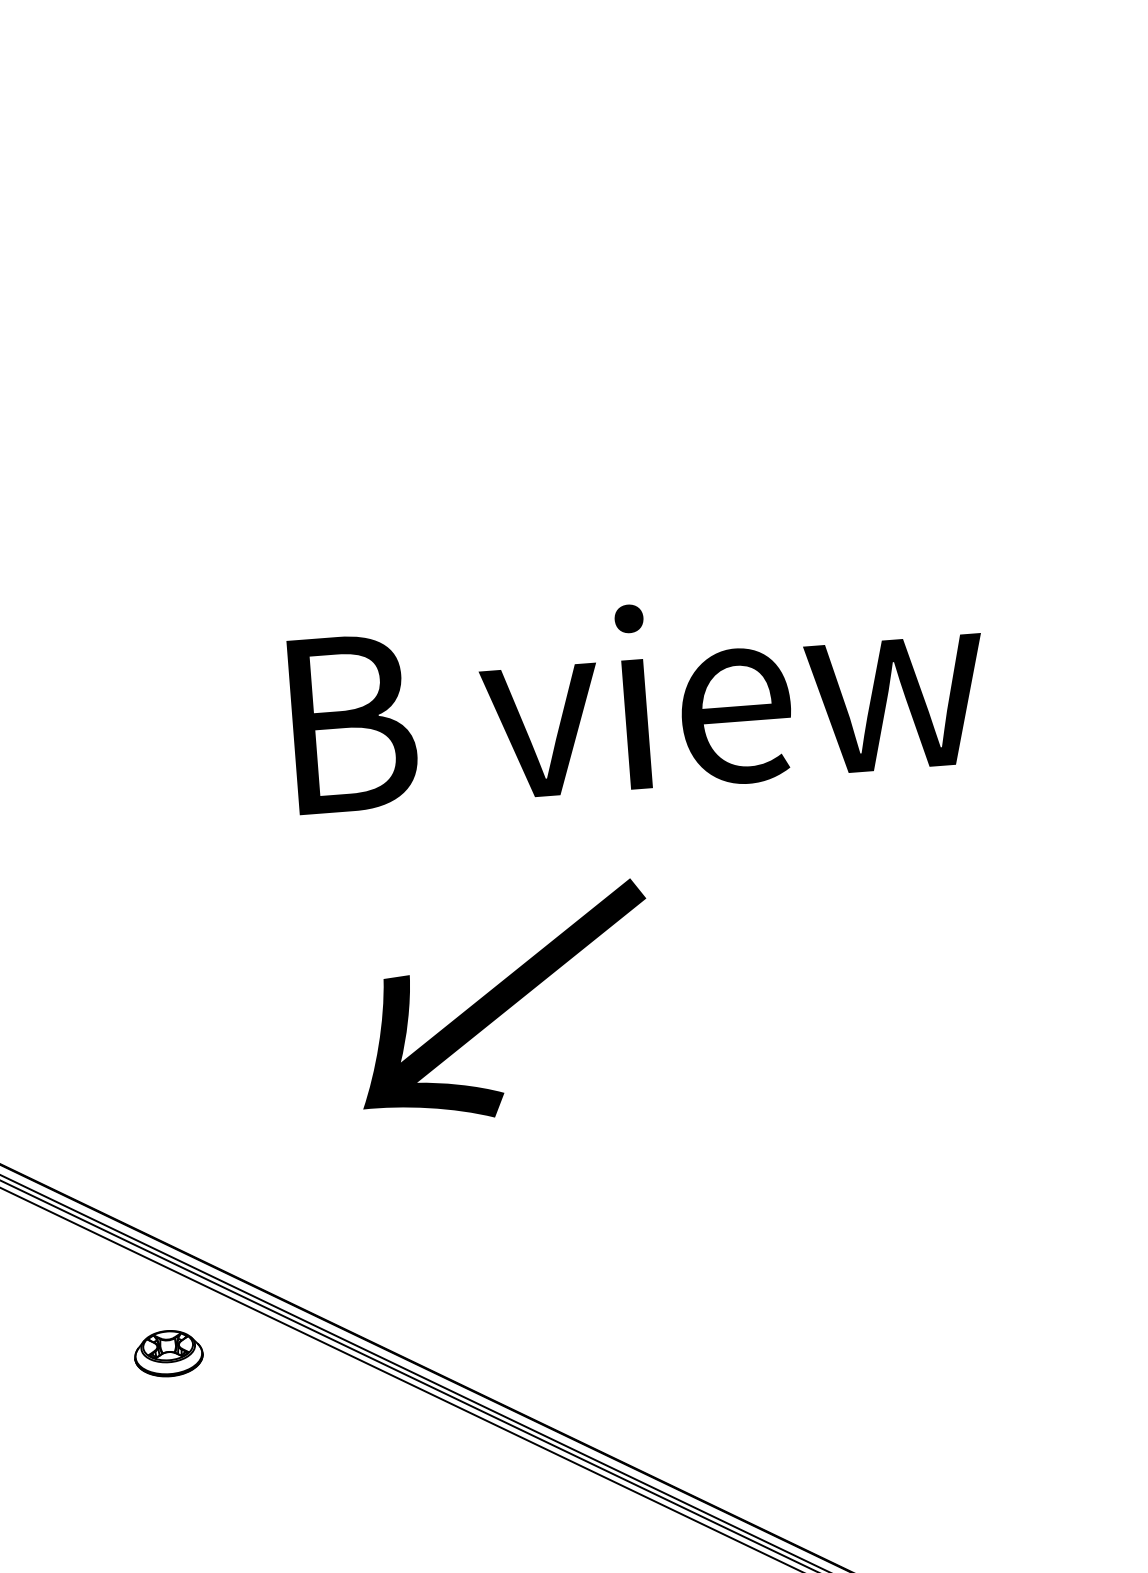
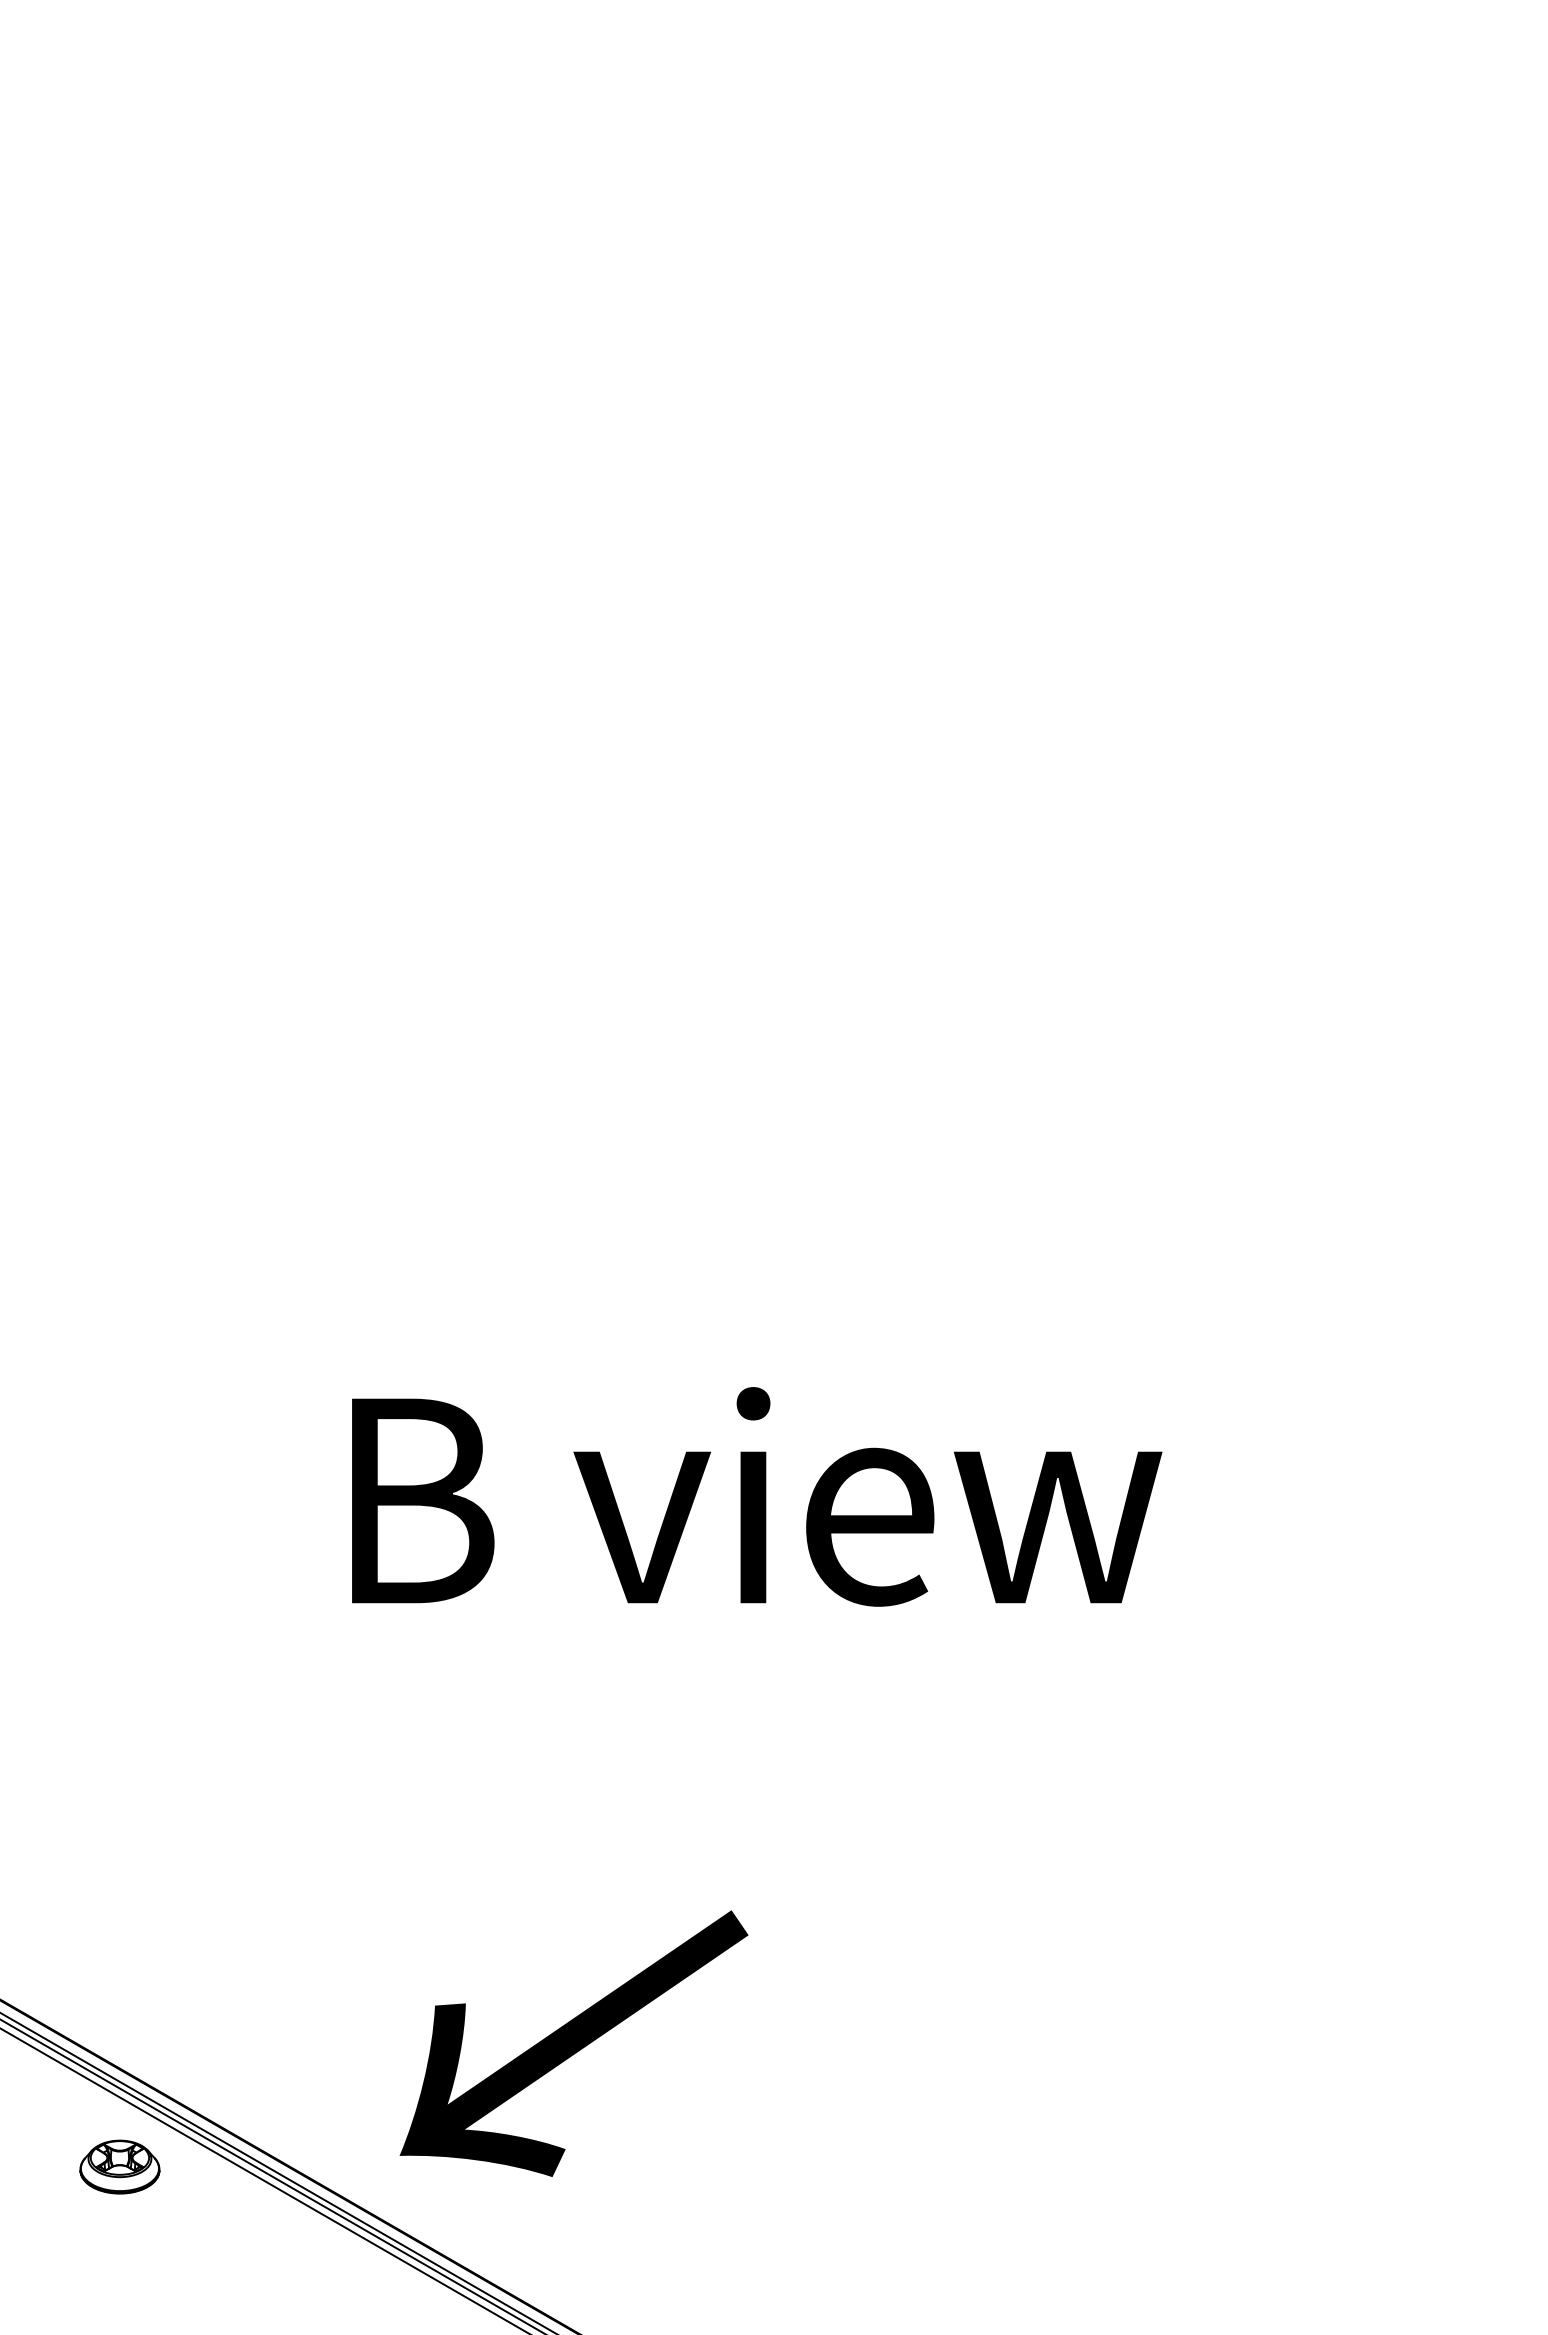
text: (504, 1002) -> (573, 2043), moved
part: (168, 1353) -> (119, 2166), moved

